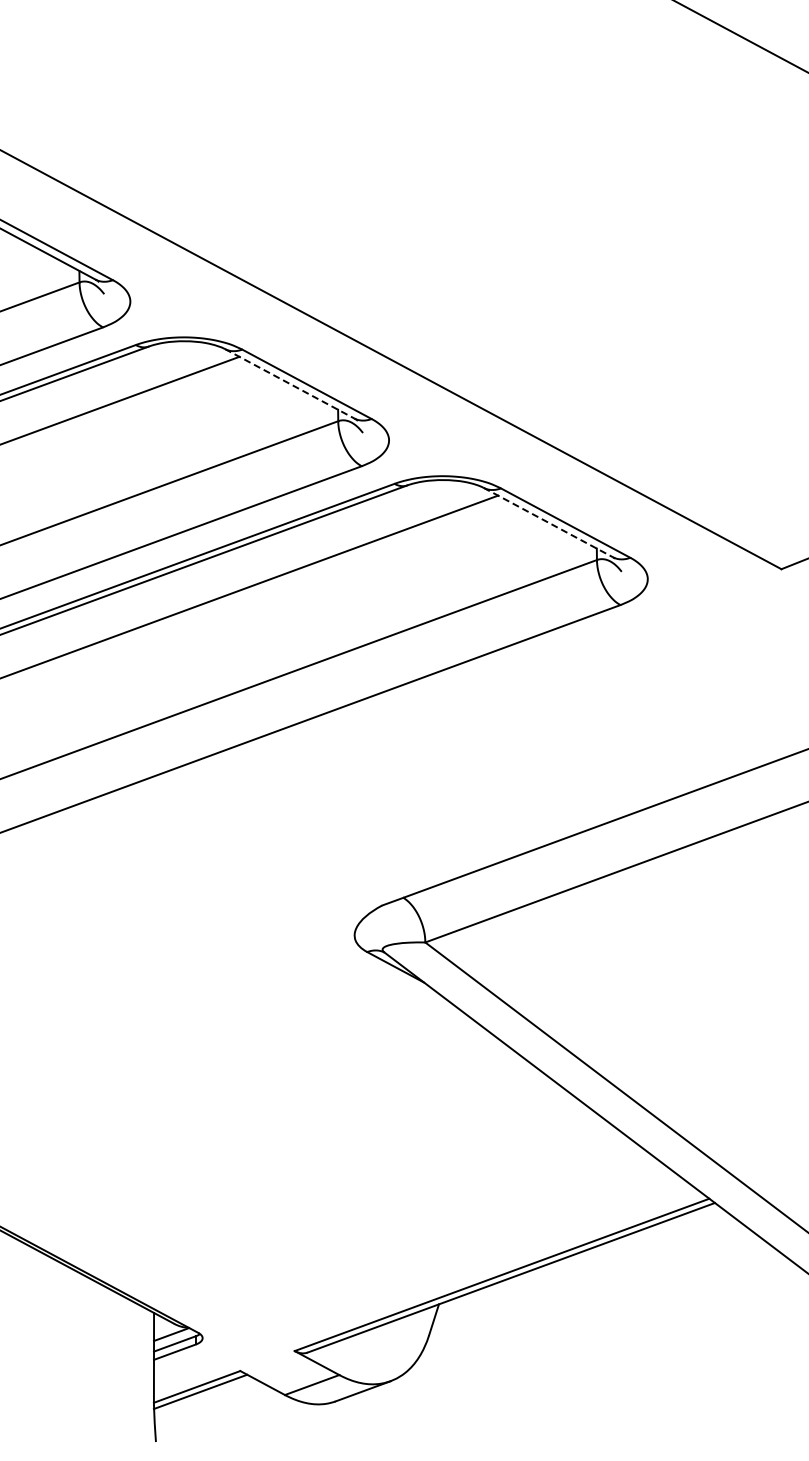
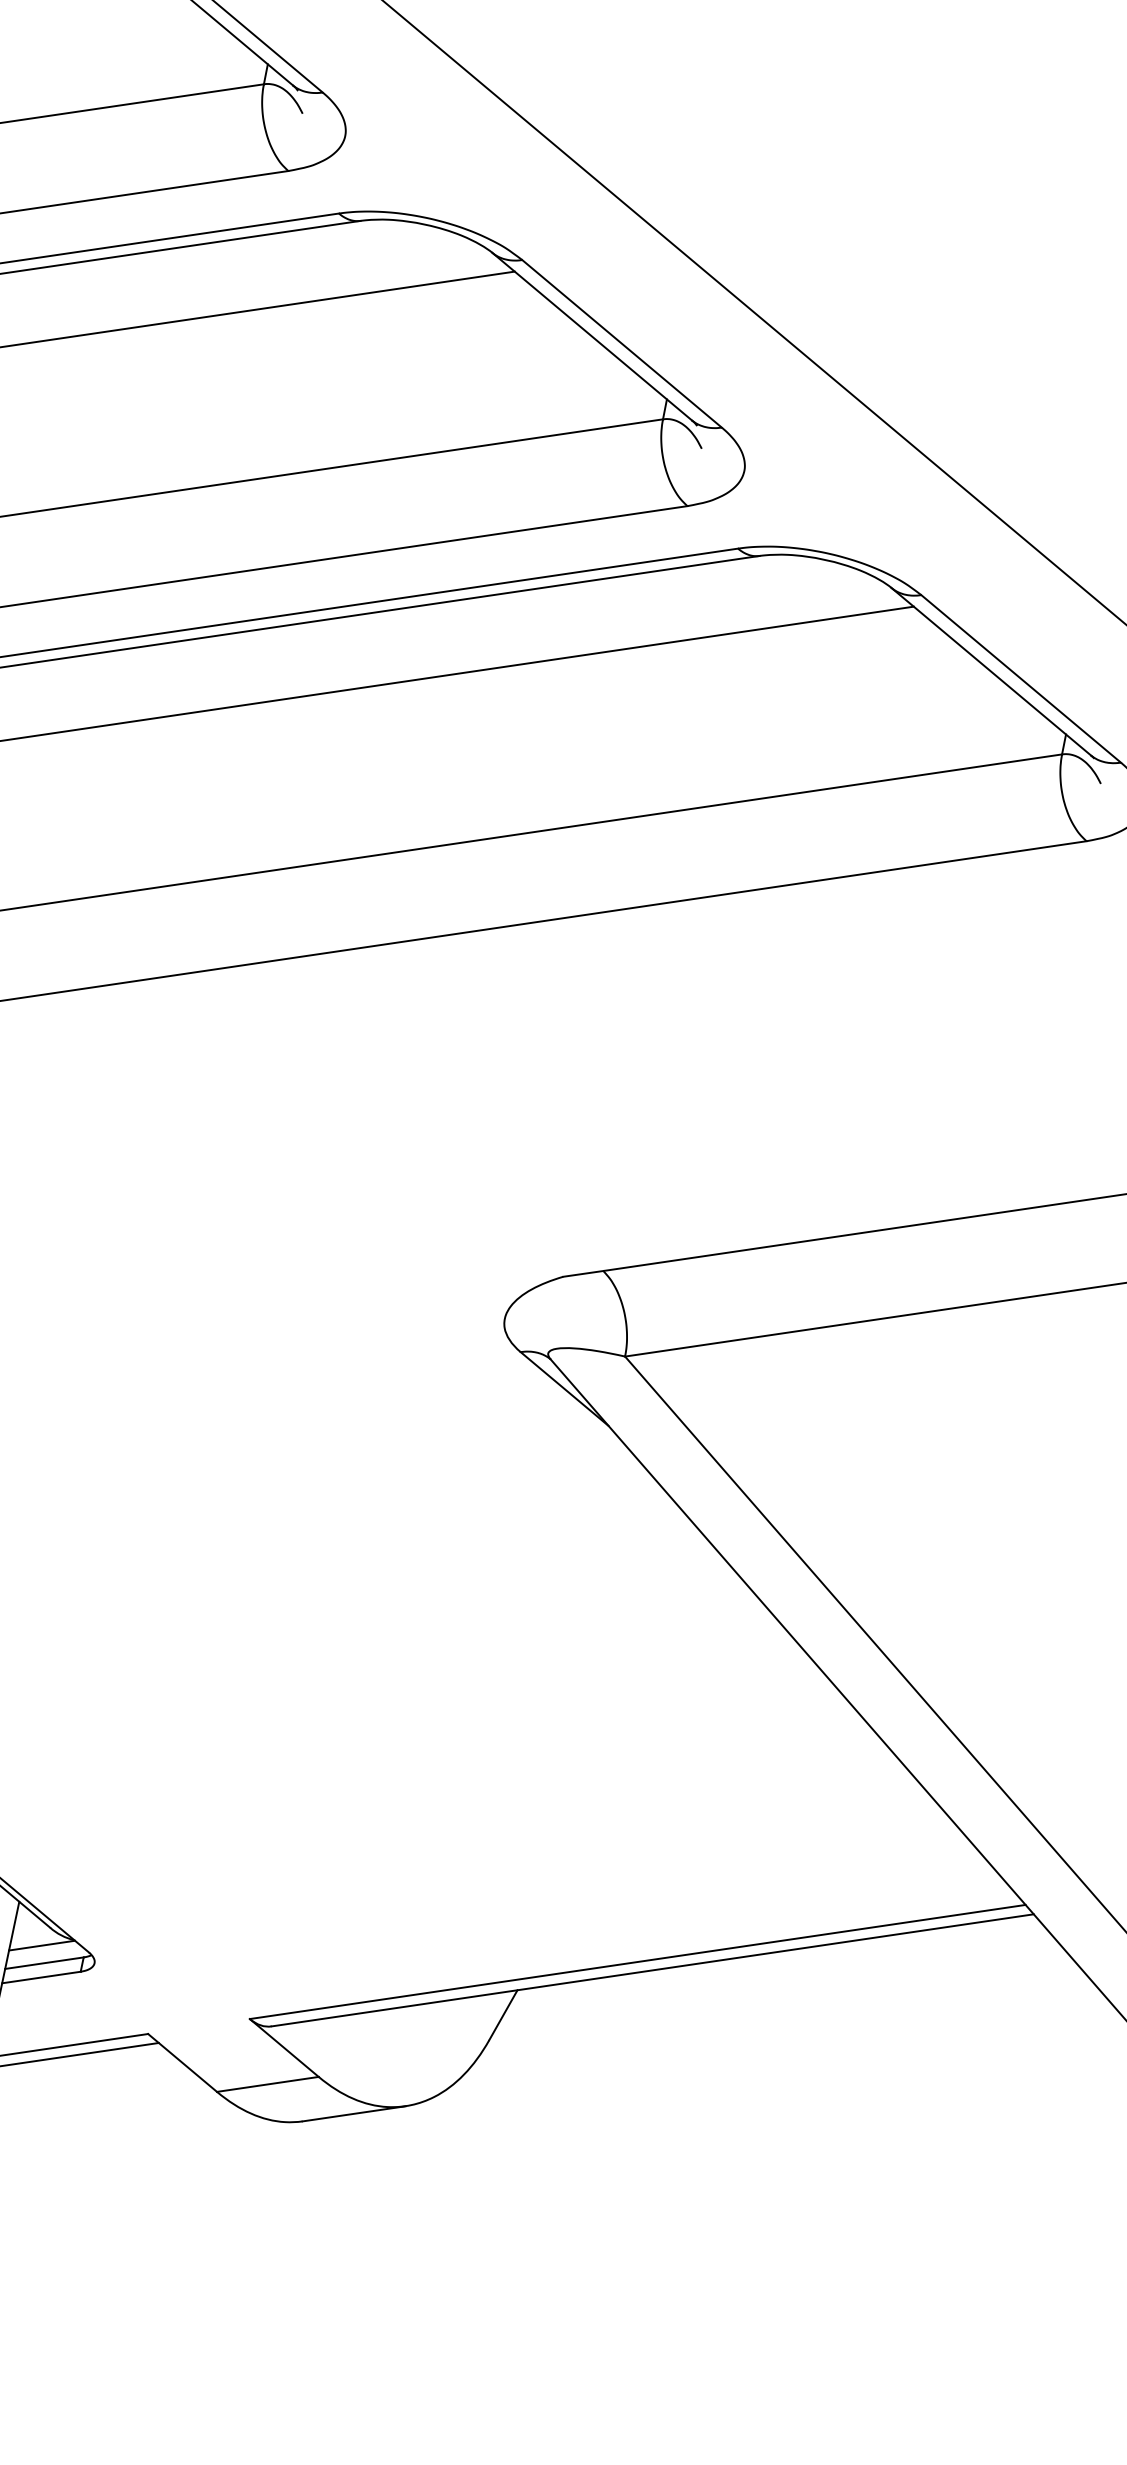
line: (290, 383) -> (593, 336), dashed -> solid
line: (548, 522) -> (991, 671), dashed -> solid

